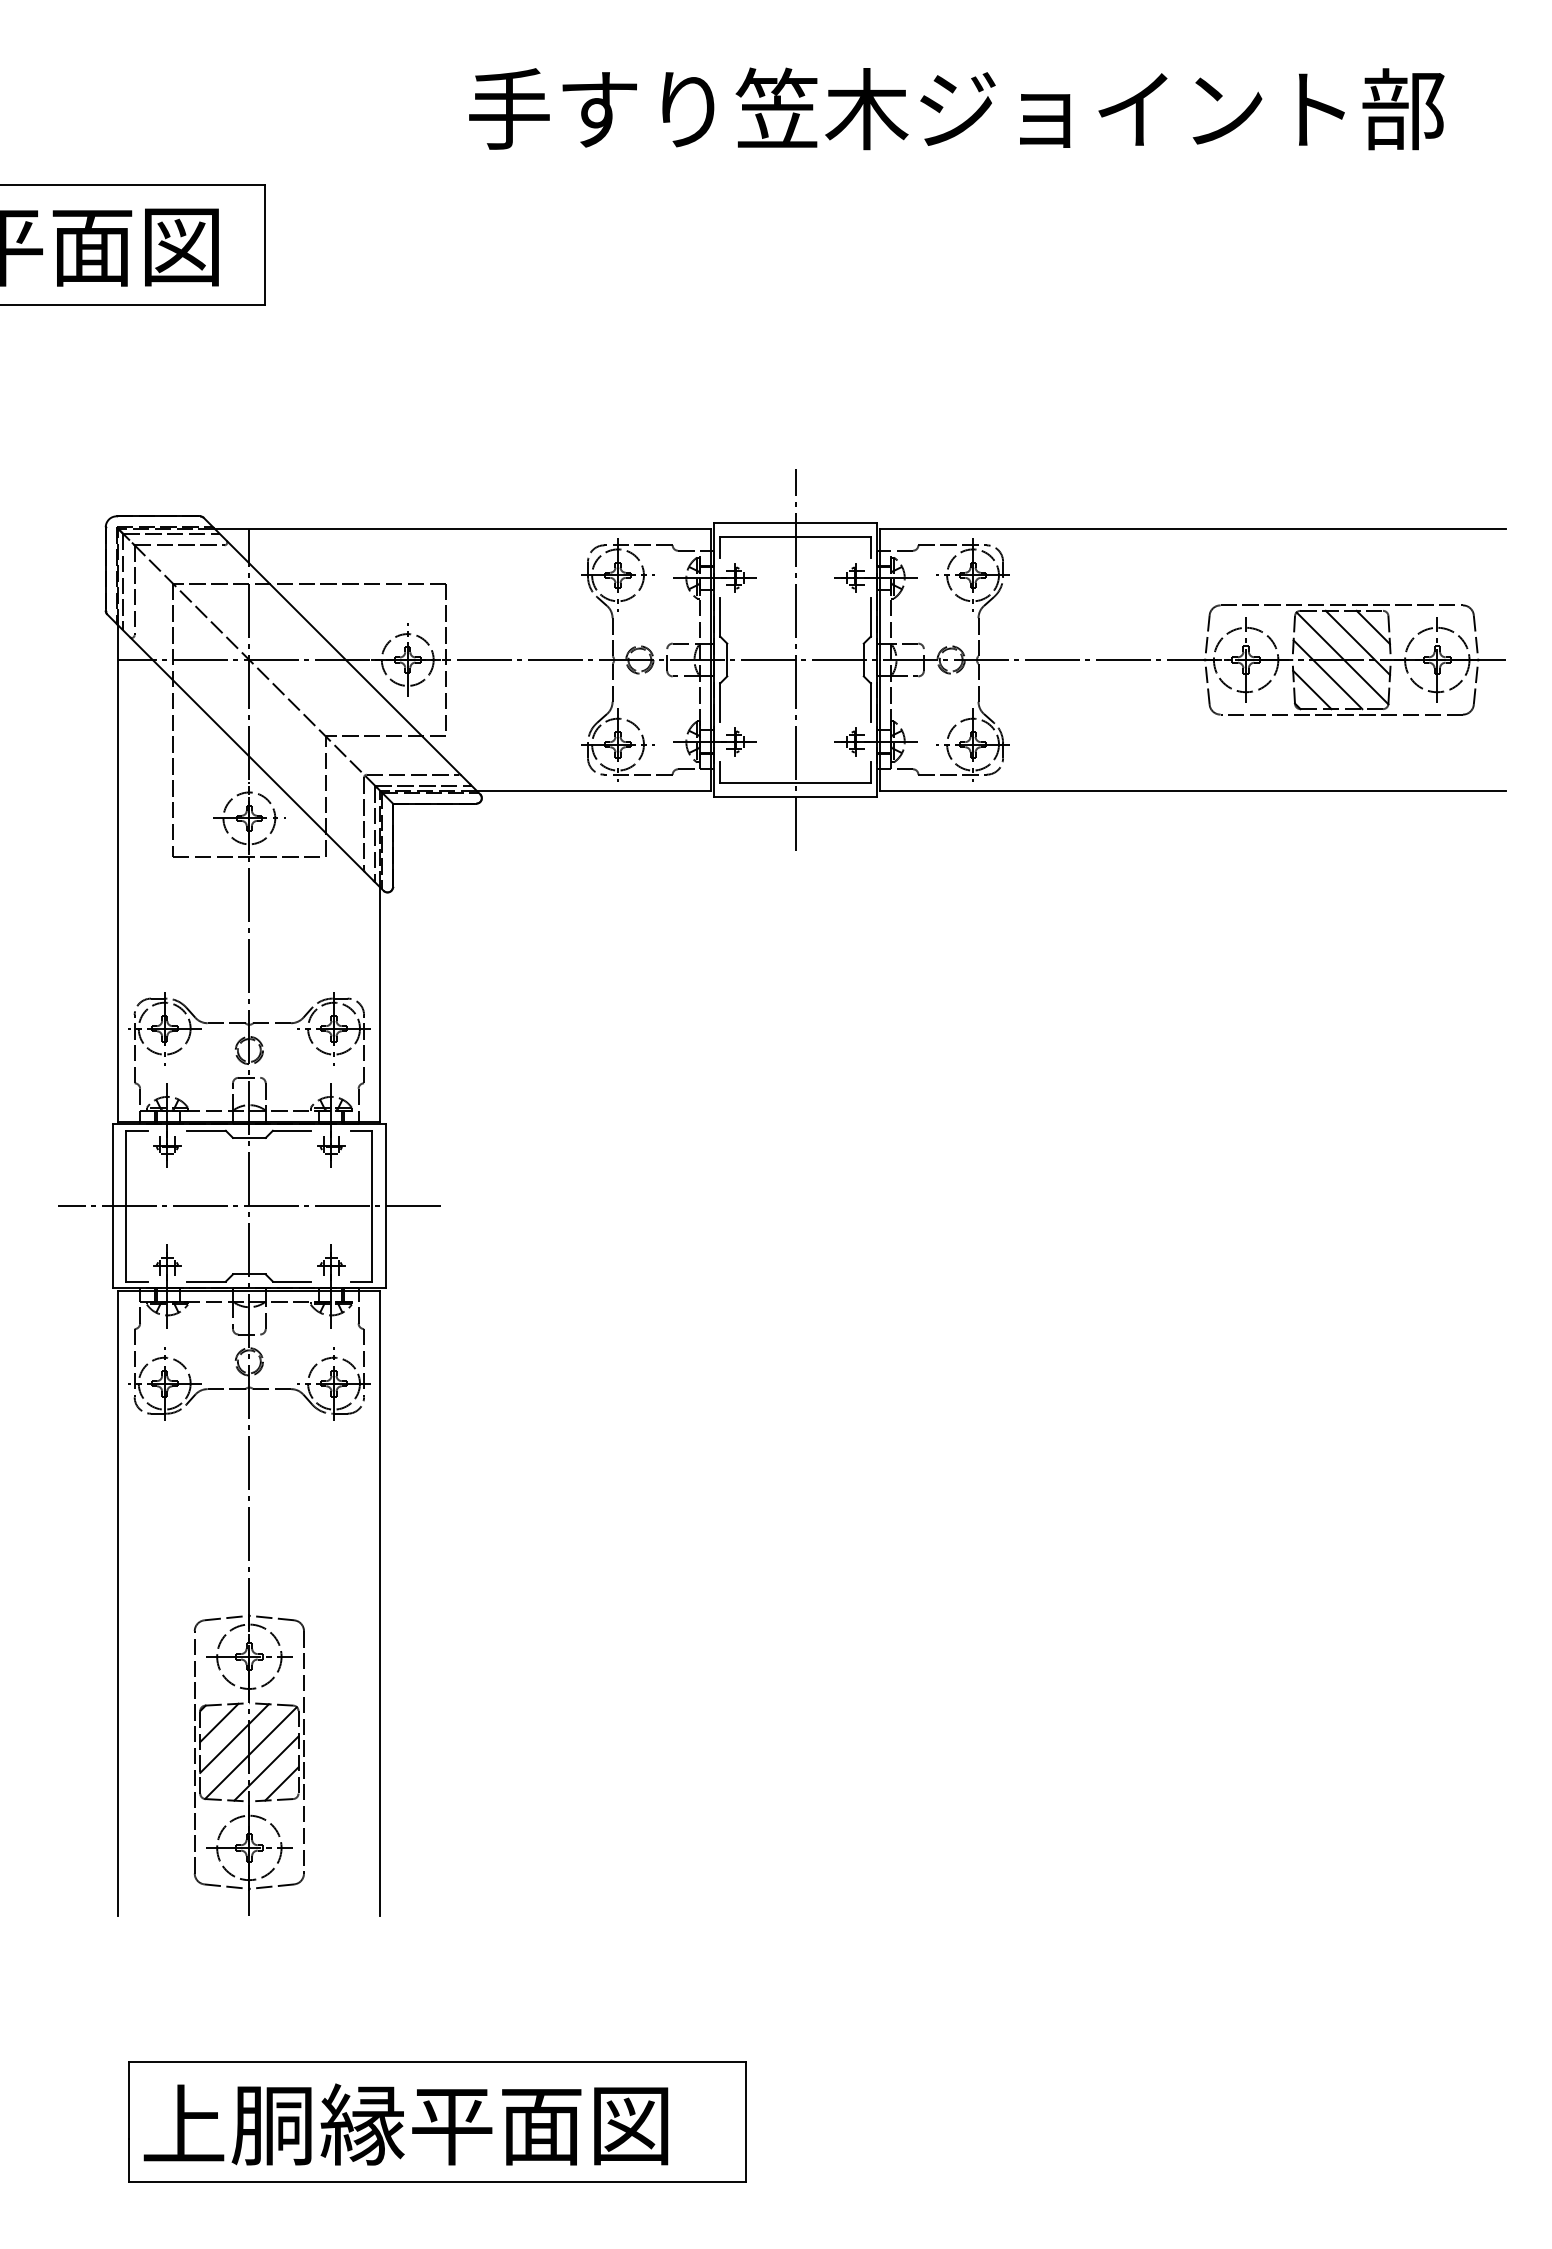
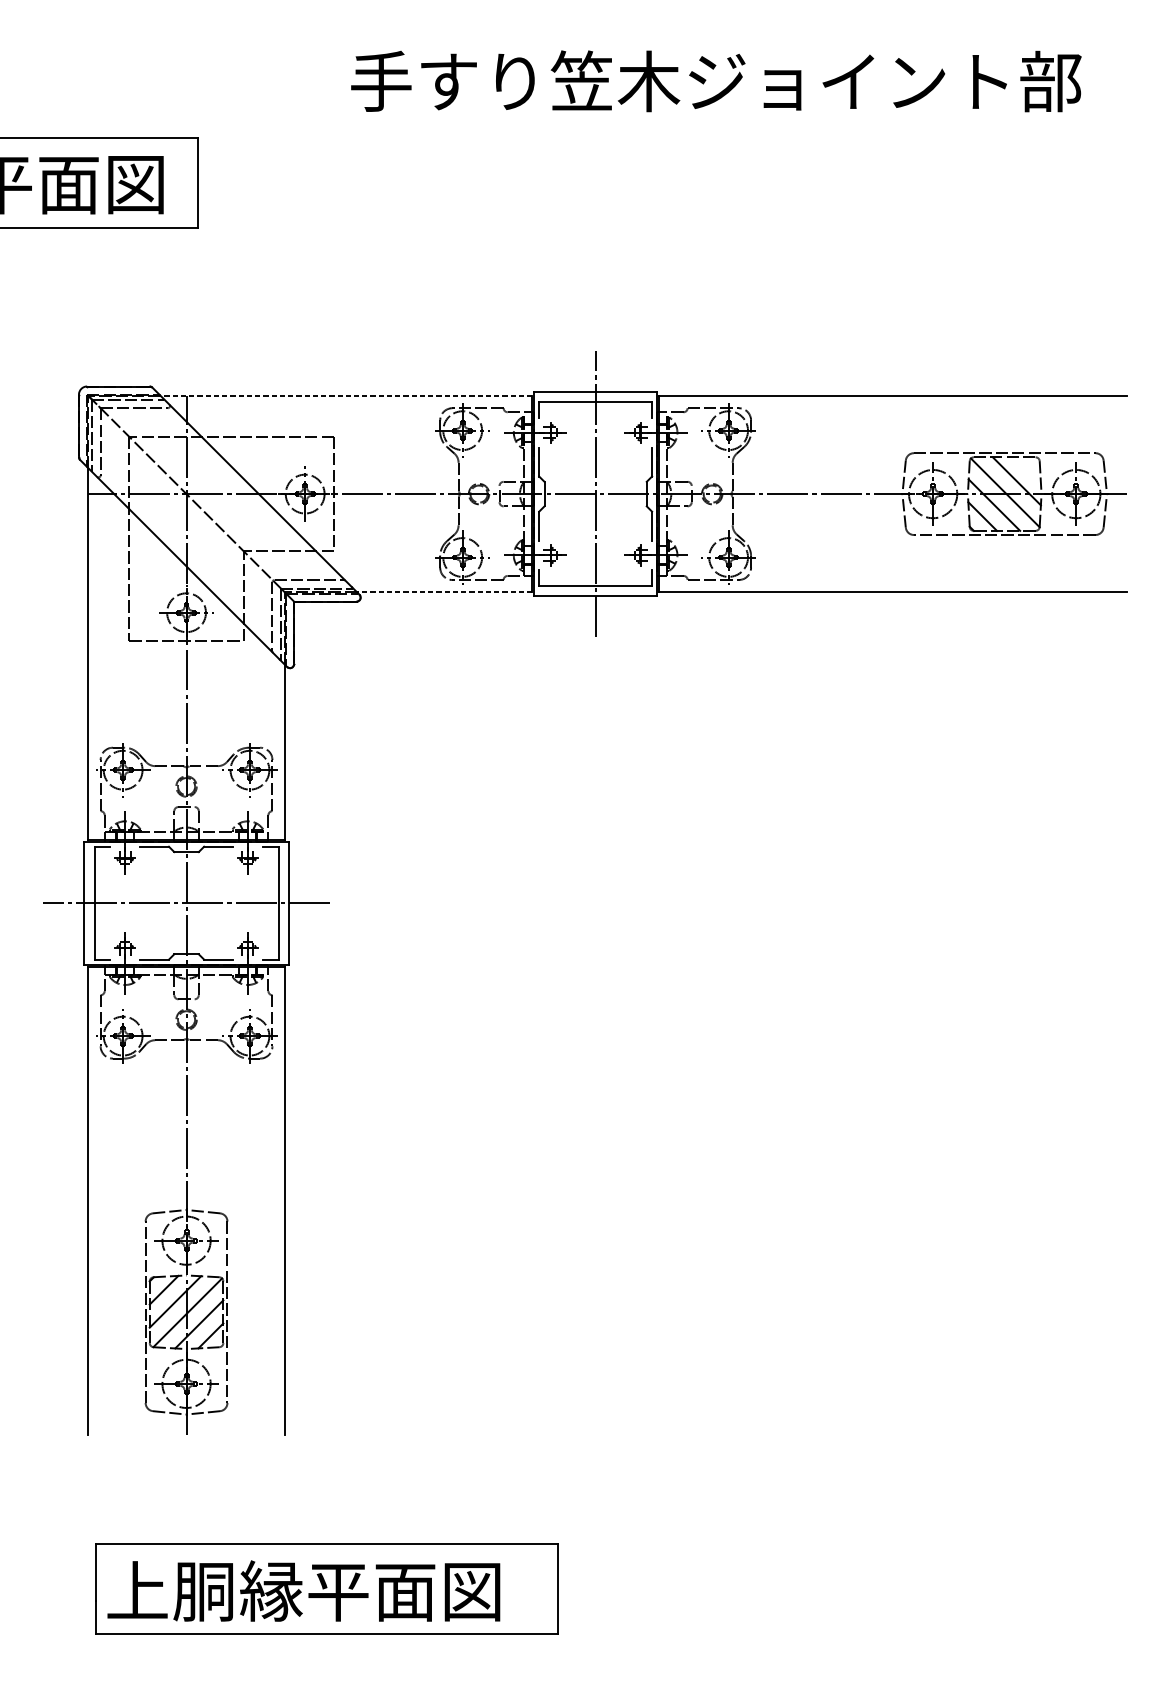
line: (462, 528) -> (346, 395), solid -> dashed
line: (1373, 627) -> (1028, 469), removed
line: (593, 791) -> (444, 592), solid -> dashed

